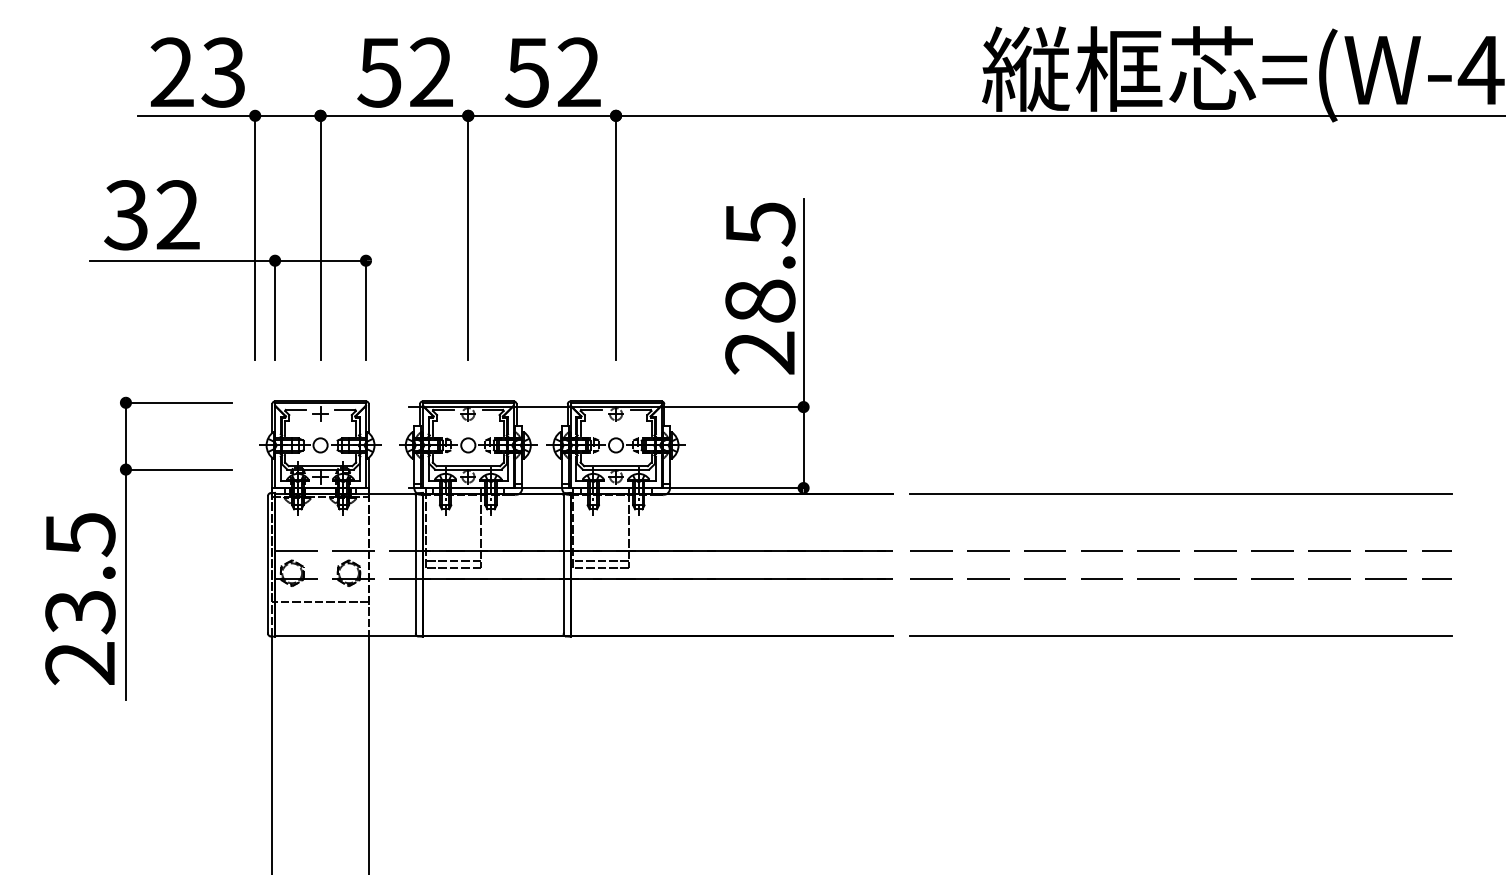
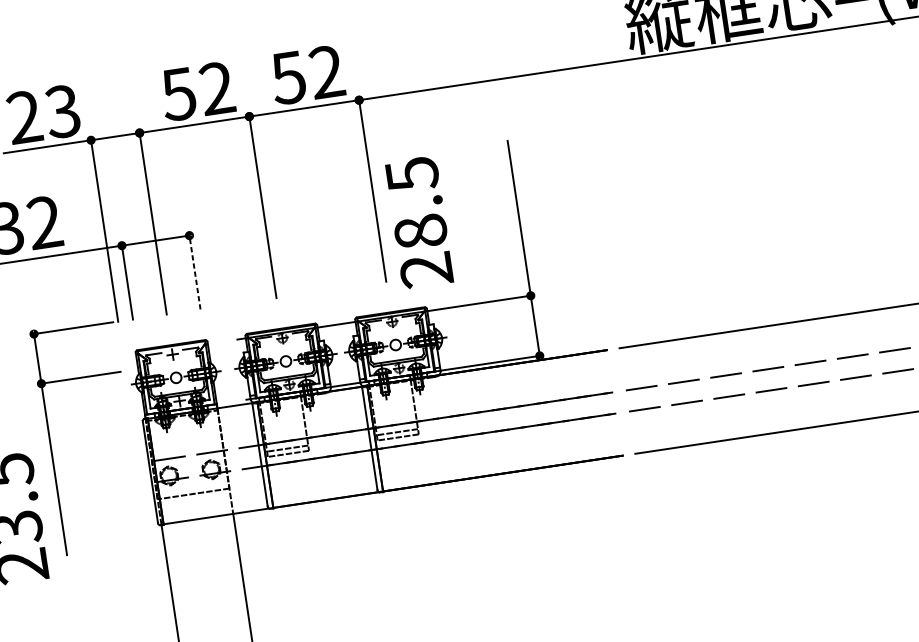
text: (760, 288) -> (419, 222), moved
line: (366, 308) -> (195, 271), solid -> dashed
part: (126, 548) -> (50, 442), moved

